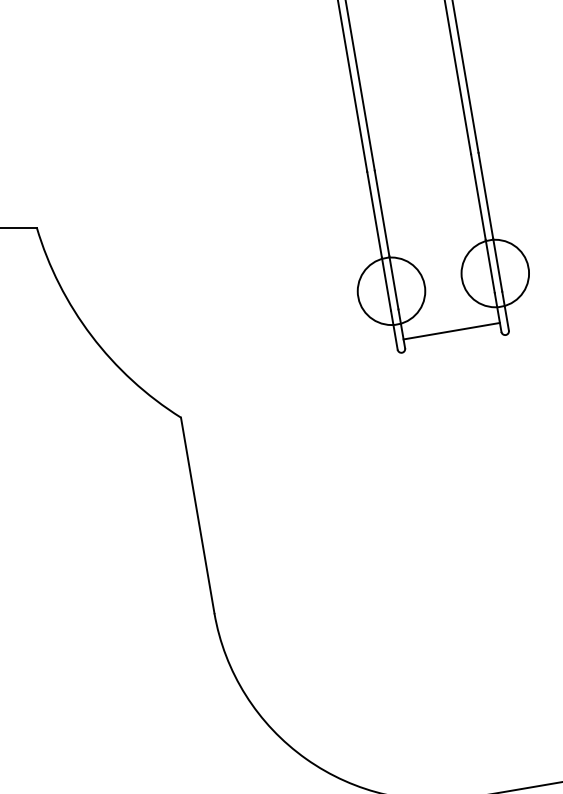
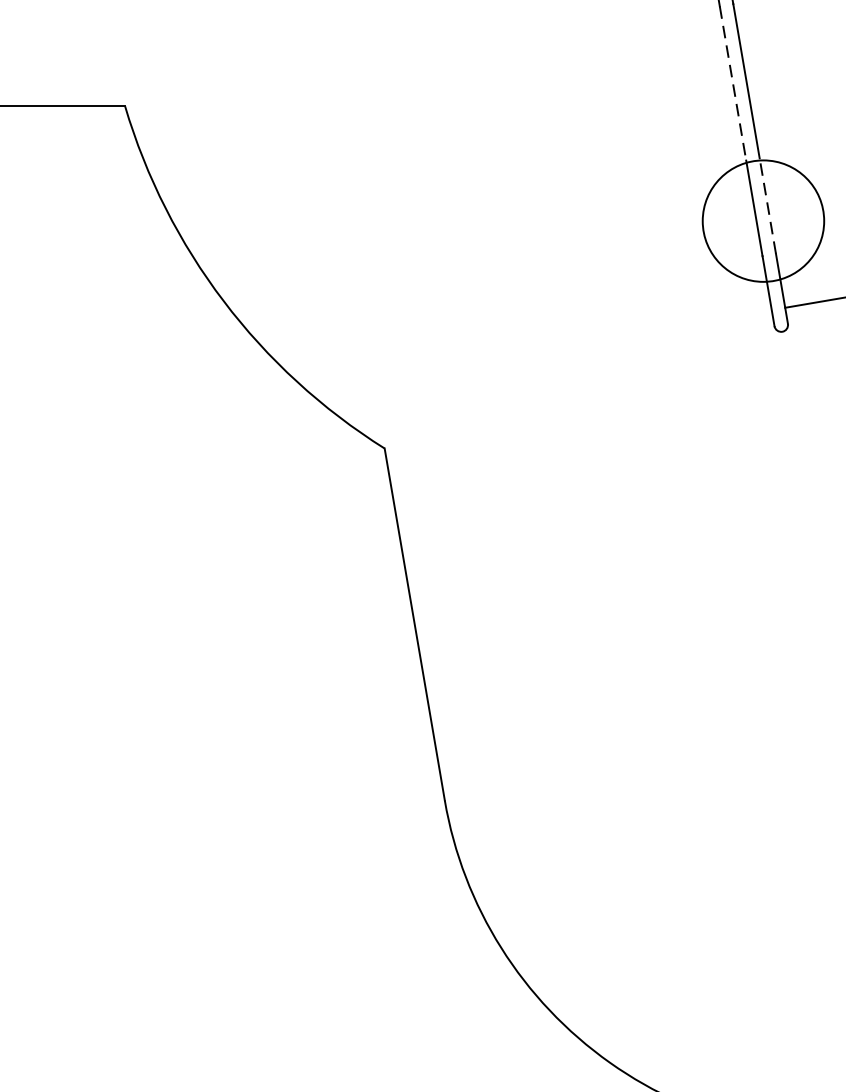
line: (374, 215) -> (732, 84), solid -> dashed
line: (393, 282) -> (767, 205), solid -> dashed

